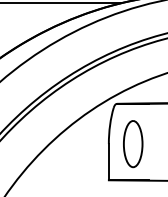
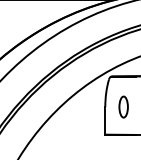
part: (132, 143) -> (123, 106), size x0.6

